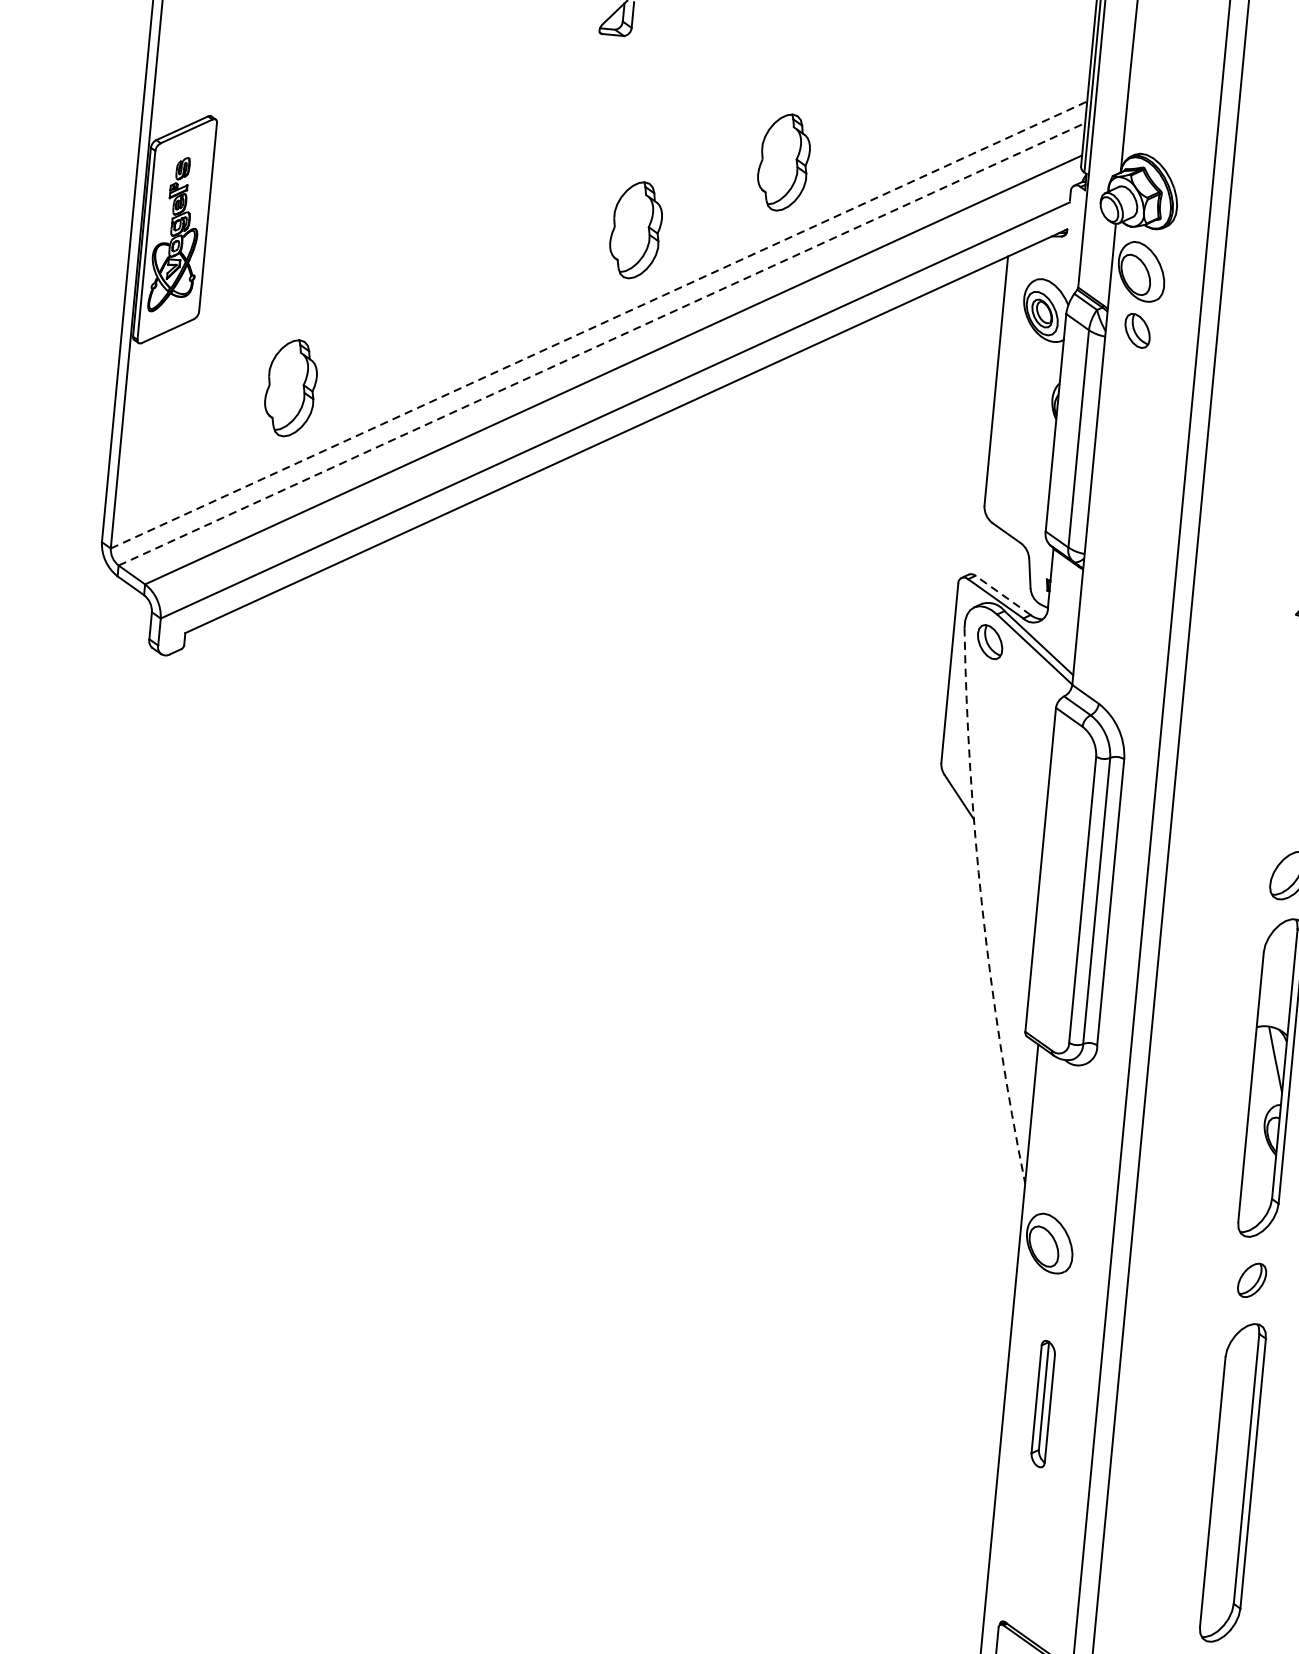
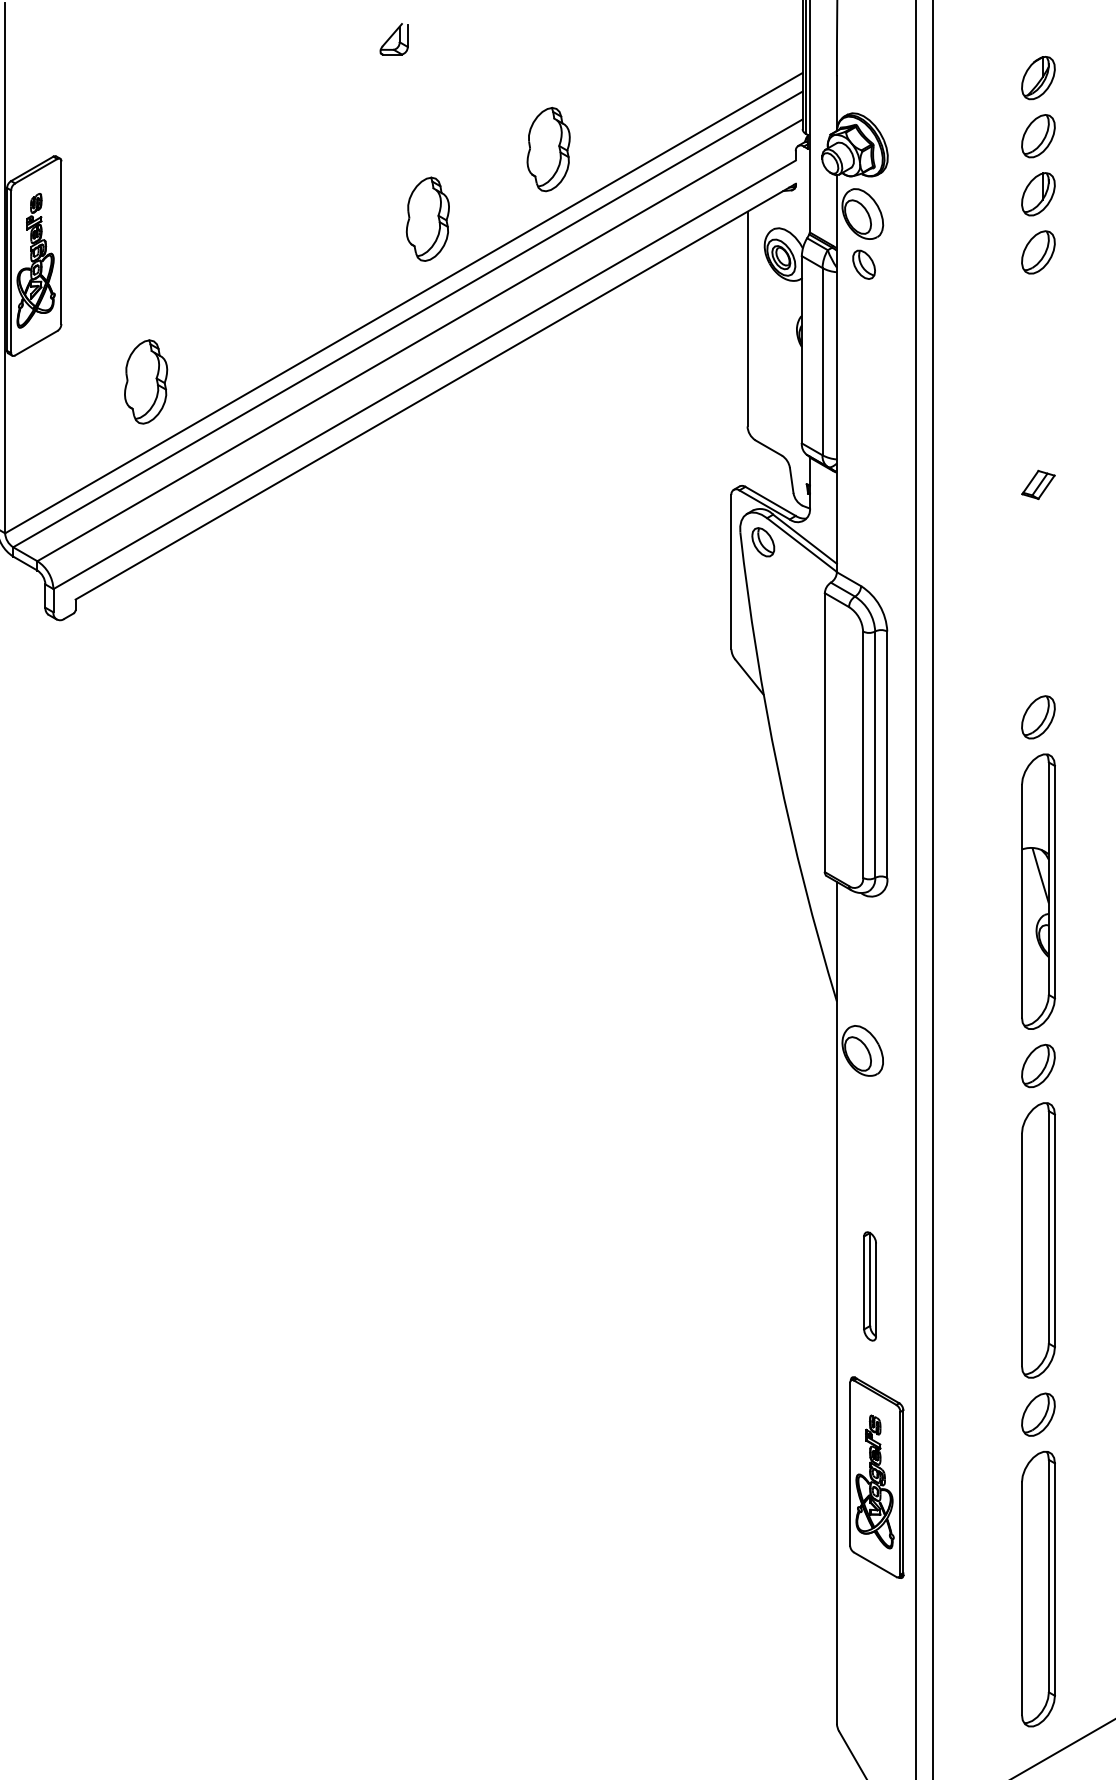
line: (599, 324) -> (404, 302), dashed -> solid
line: (601, 344) -> (407, 319), dashed -> solid
line: (1002, 595) -> (770, 501), dashed -> solid
arc: (981, 907) -> (777, 769), dashed -> solid
part: (1252, 1279) -> (1038, 1065), size x1.43
part: (1042, 1404) -> (869, 1286), moved

